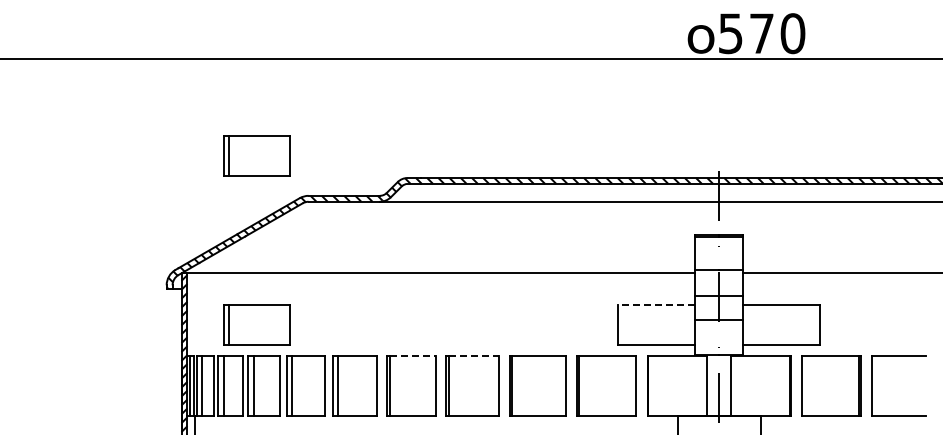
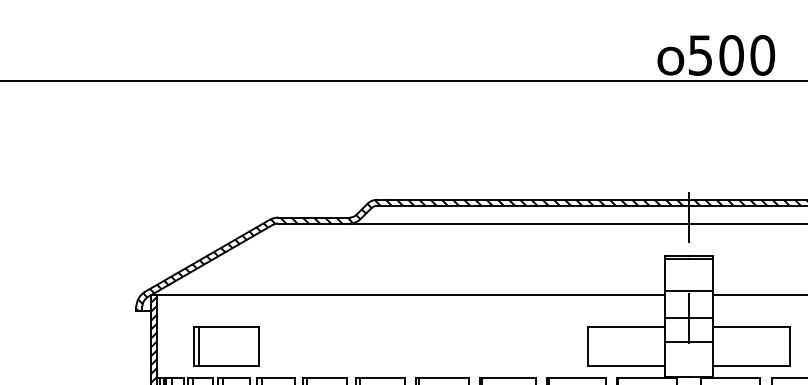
text: (761, 33) -> (731, 55), 570 -> 500
part: (256, 155) -> (226, 177), removed
line: (656, 305) -> (626, 327), dashed -> solid
line: (412, 356) -> (382, 378), dashed -> solid
line: (474, 356) -> (444, 378), dashed -> solid

